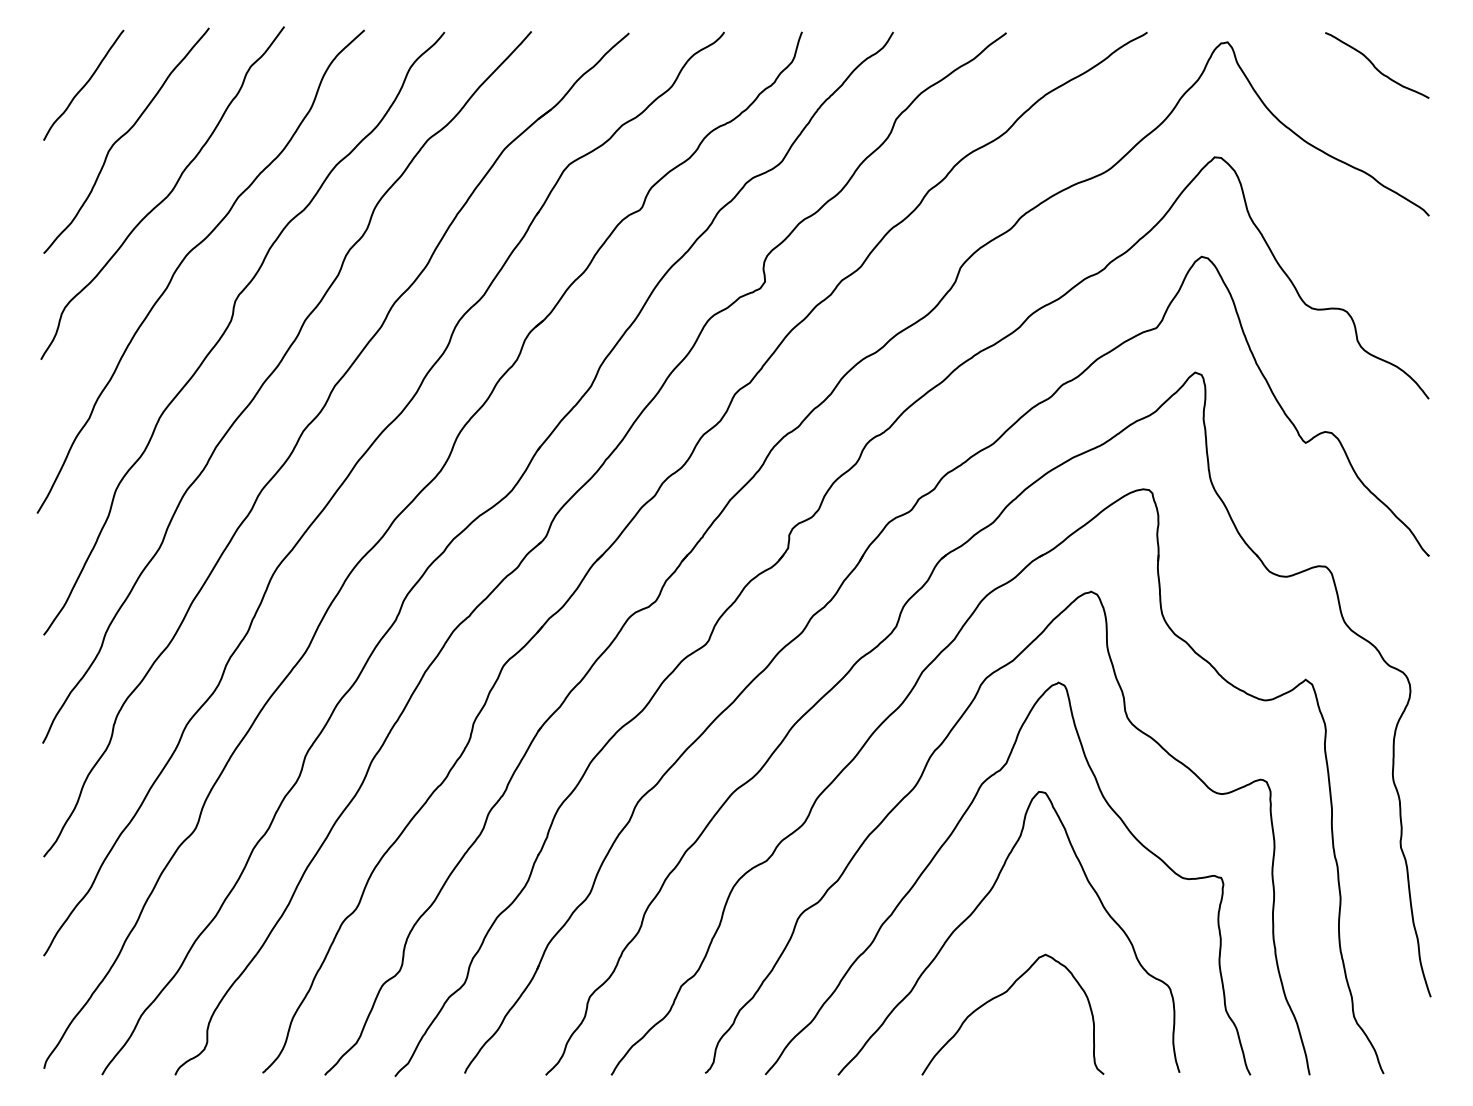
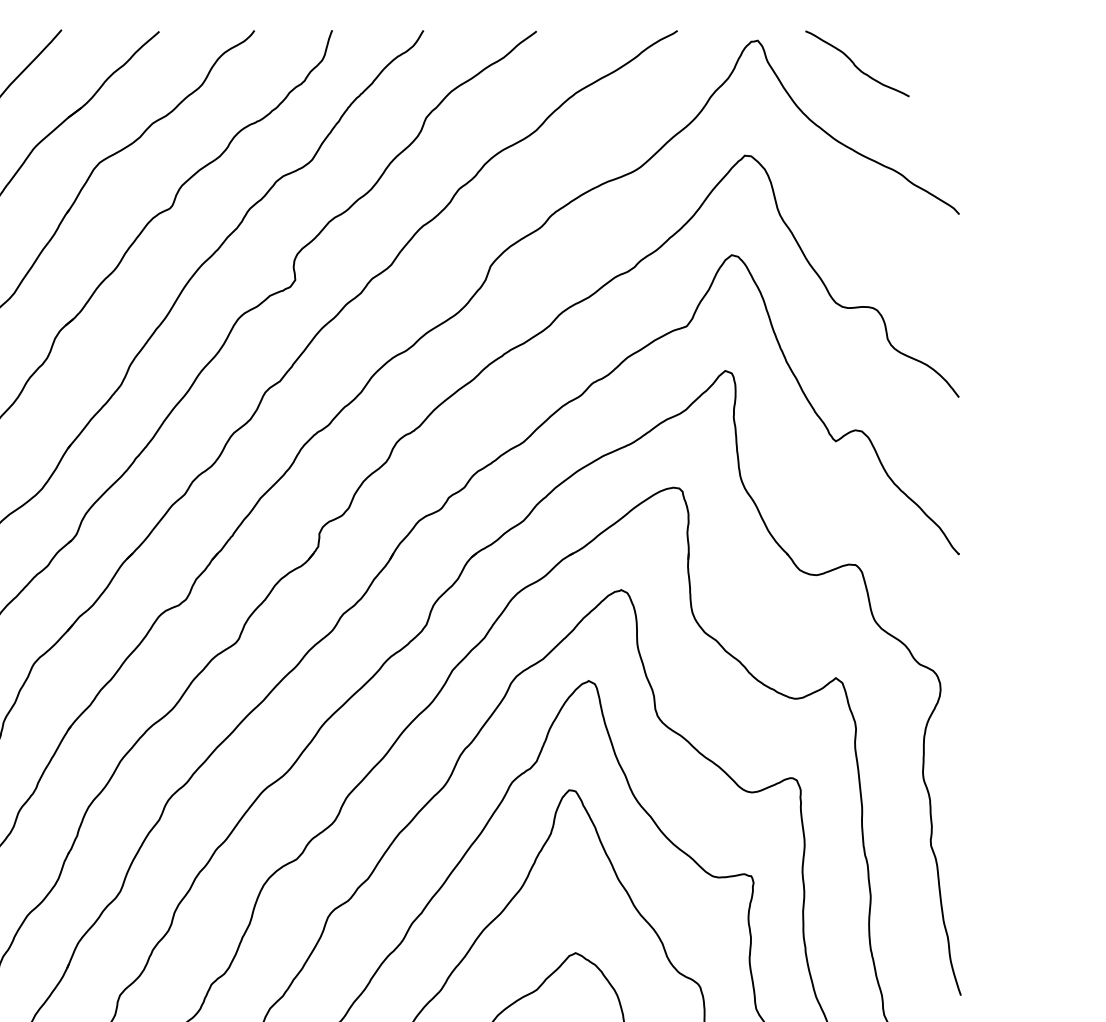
curve: (1375, 66) -> (855, 64), moved

